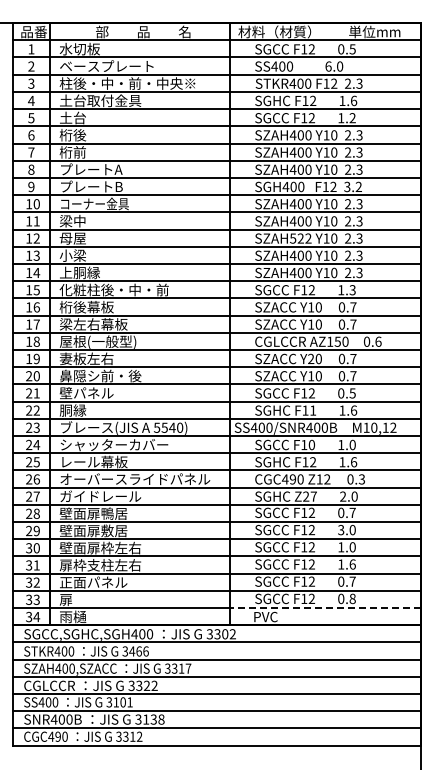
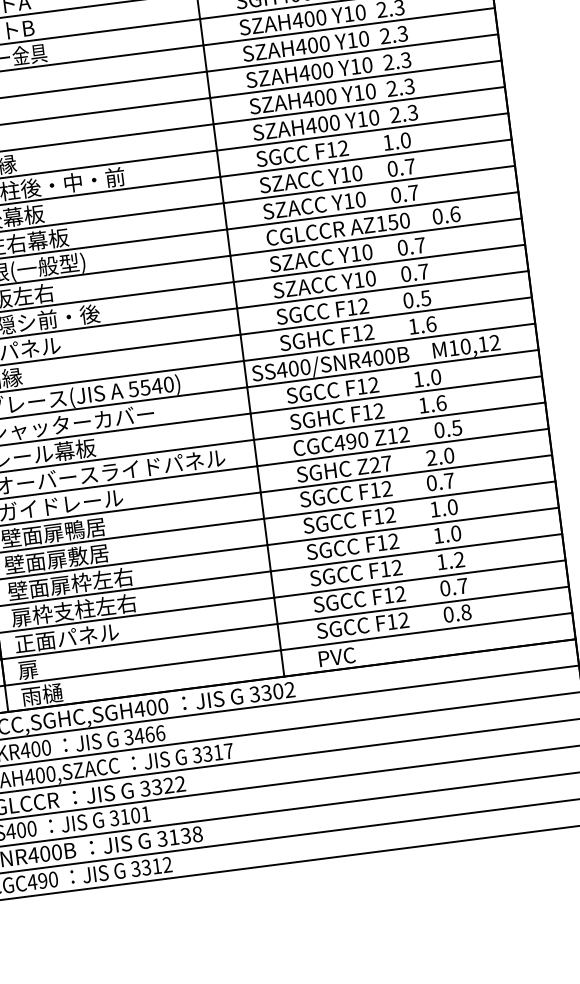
text: (300, 238) -> (315, 71), SZAH522 -> SZAH400
text: (352, 290) -> (405, 140), 1.3 -> 1.0
text: (311, 358) -> (356, 252), Y20 -> Y10
text: (313, 410) -> (369, 332), F11 -> F12
text: (311, 445) -> (373, 385), F10 -> F12
text: (361, 478) -> (456, 426), 0.3 -> 0.5
text: (341, 530) -> (435, 510), 3.0 -> 1.0
text: (352, 564) -> (459, 559), 1.6 -> 1.2
line: (325, 608) -> (426, 632), dashed -> solid

